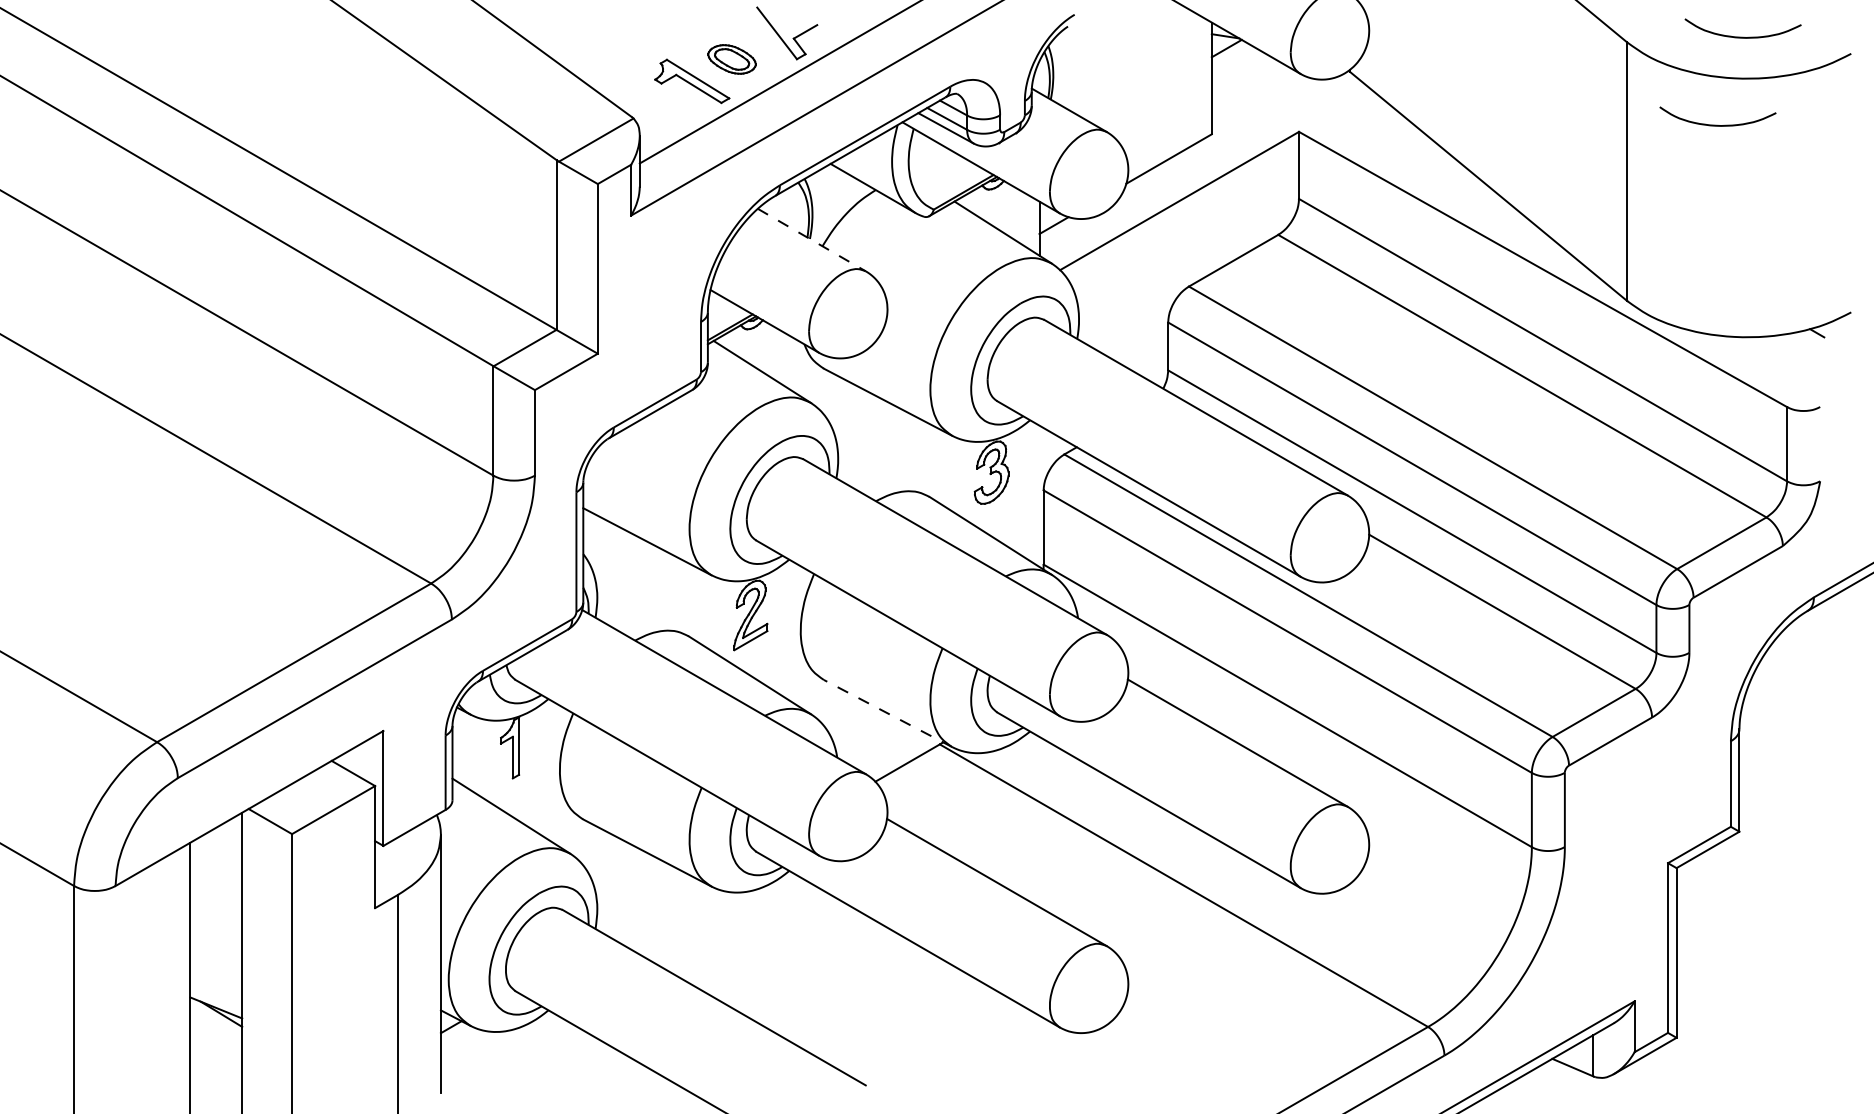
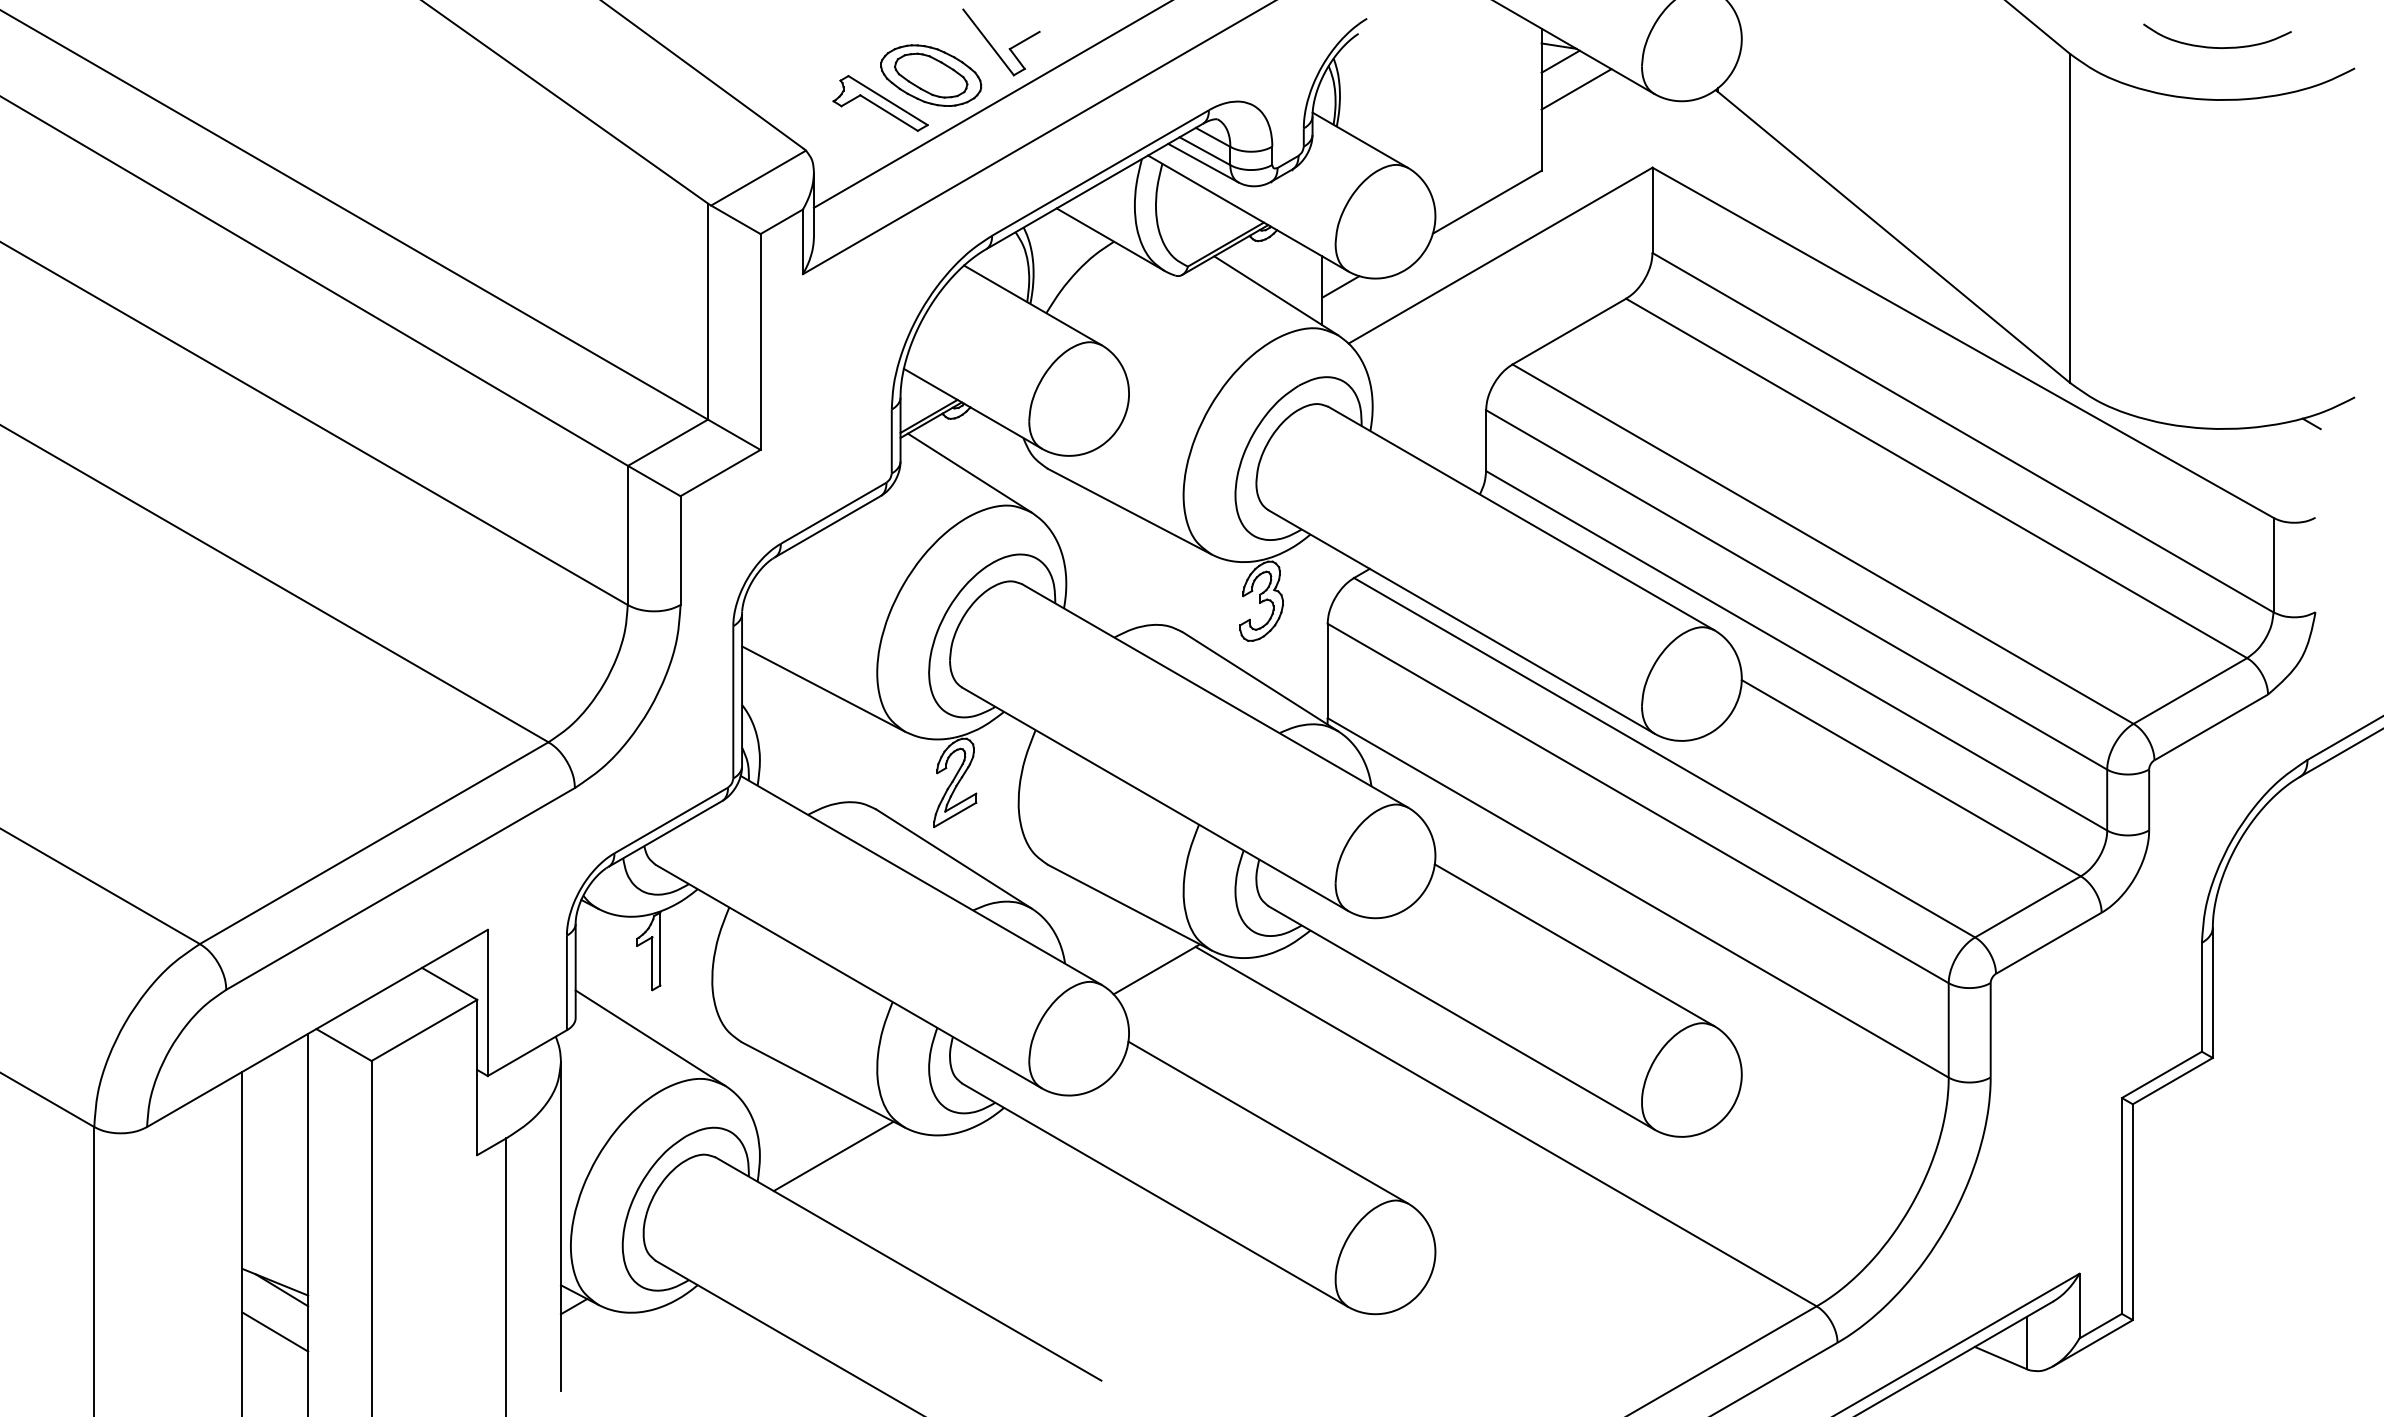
part: (732, 59) -> (931, 75), size x1.67
line: (1239, 70) -> (1576, 89), added
curve: (1717, 125) -> (2185, 159), removed
line: (812, 240) -> (1033, 305), dashed -> solid
line: (887, 713) -> (1129, 907), dashed -> solid
line: (655, 909) -> (833, 1156), added
line: (216, 1046) -> (275, 1331), added

